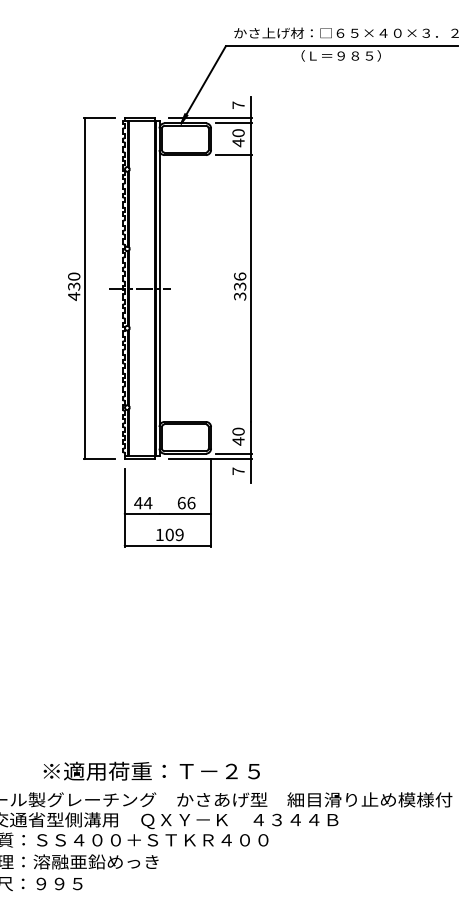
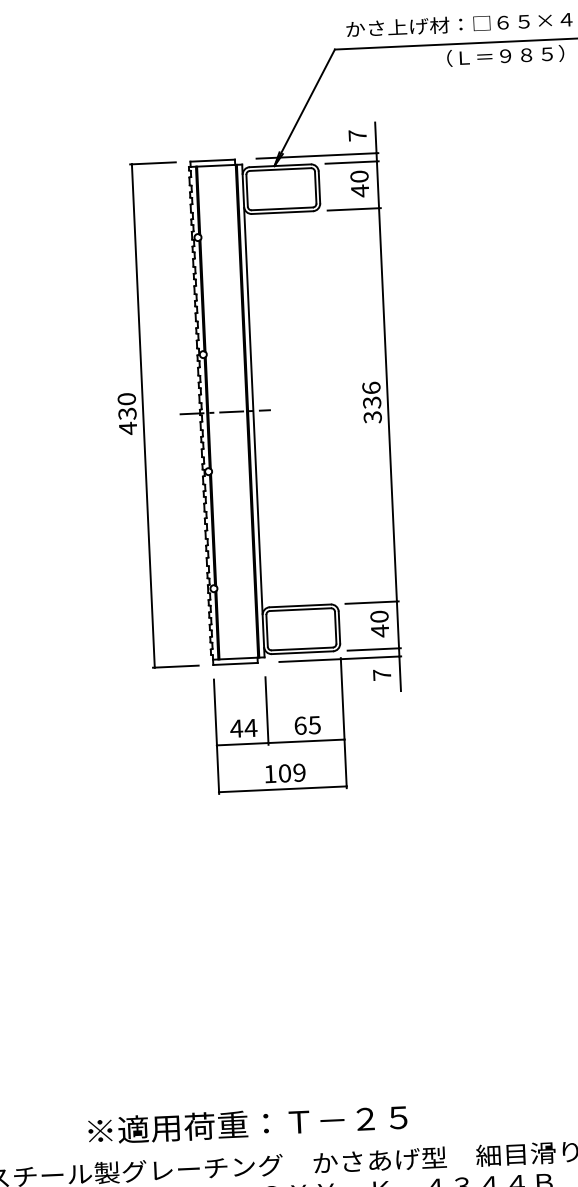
line: (233, 421) -> (371, 602), added
line: (159, 492) -> (267, 711), added
text: (191, 503) -> (314, 725), 66 -> 65
text: (151, 770) -> (247, 1123), moved

